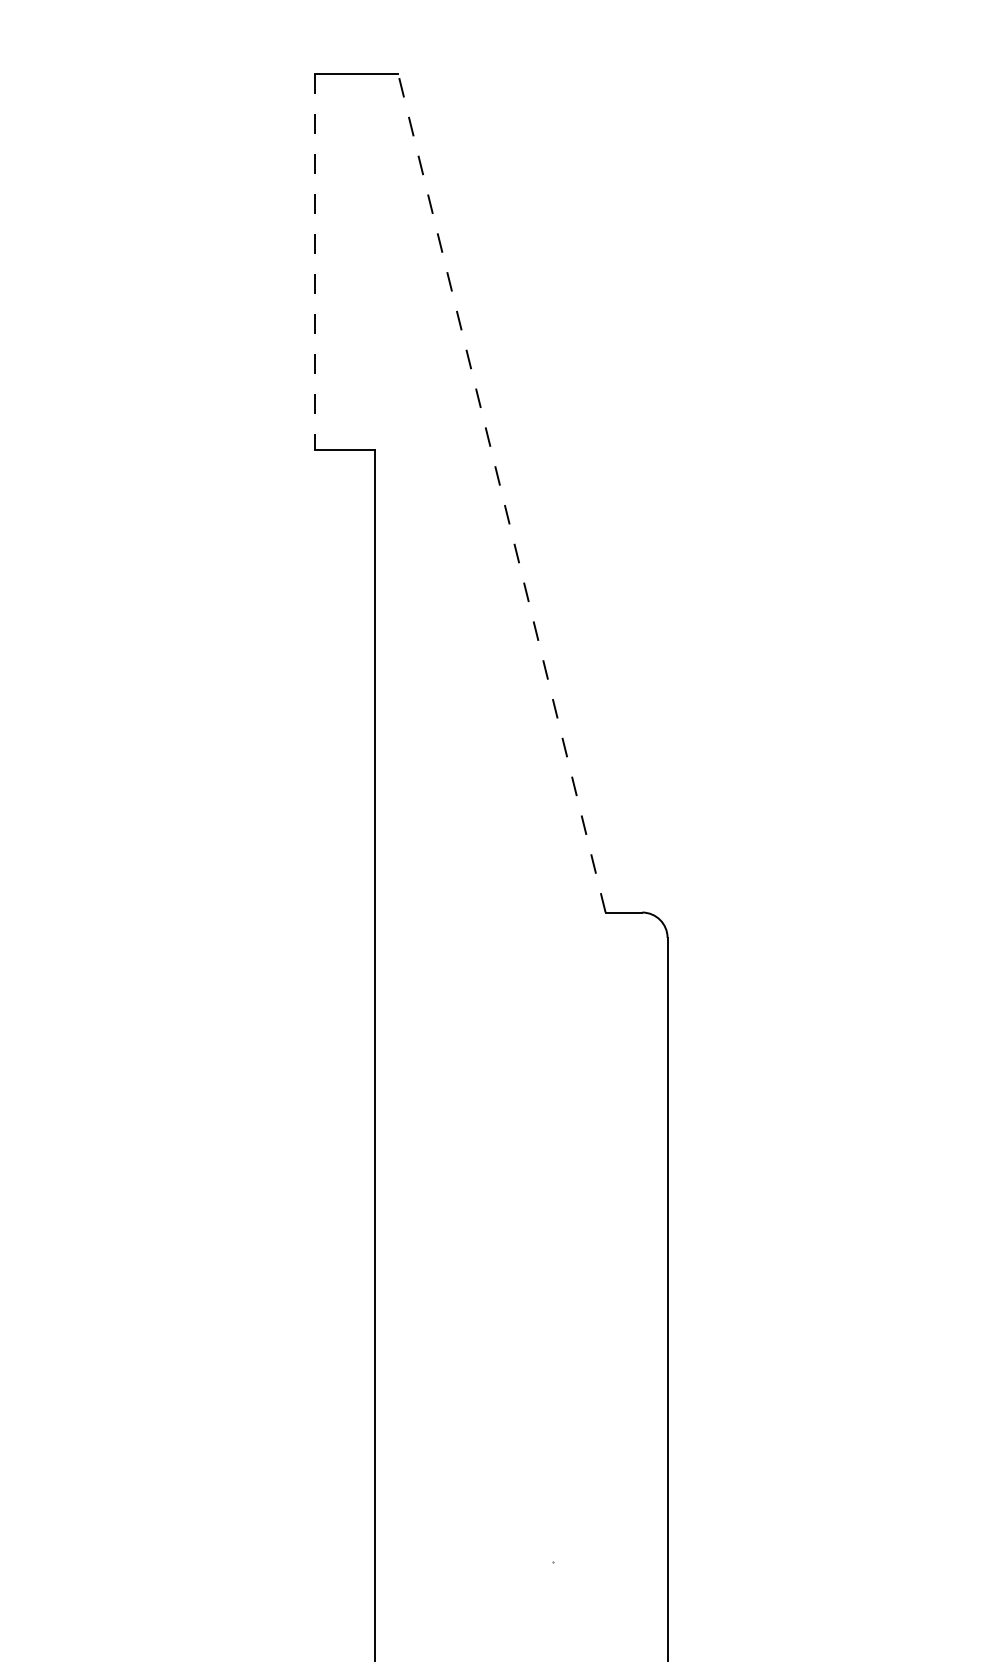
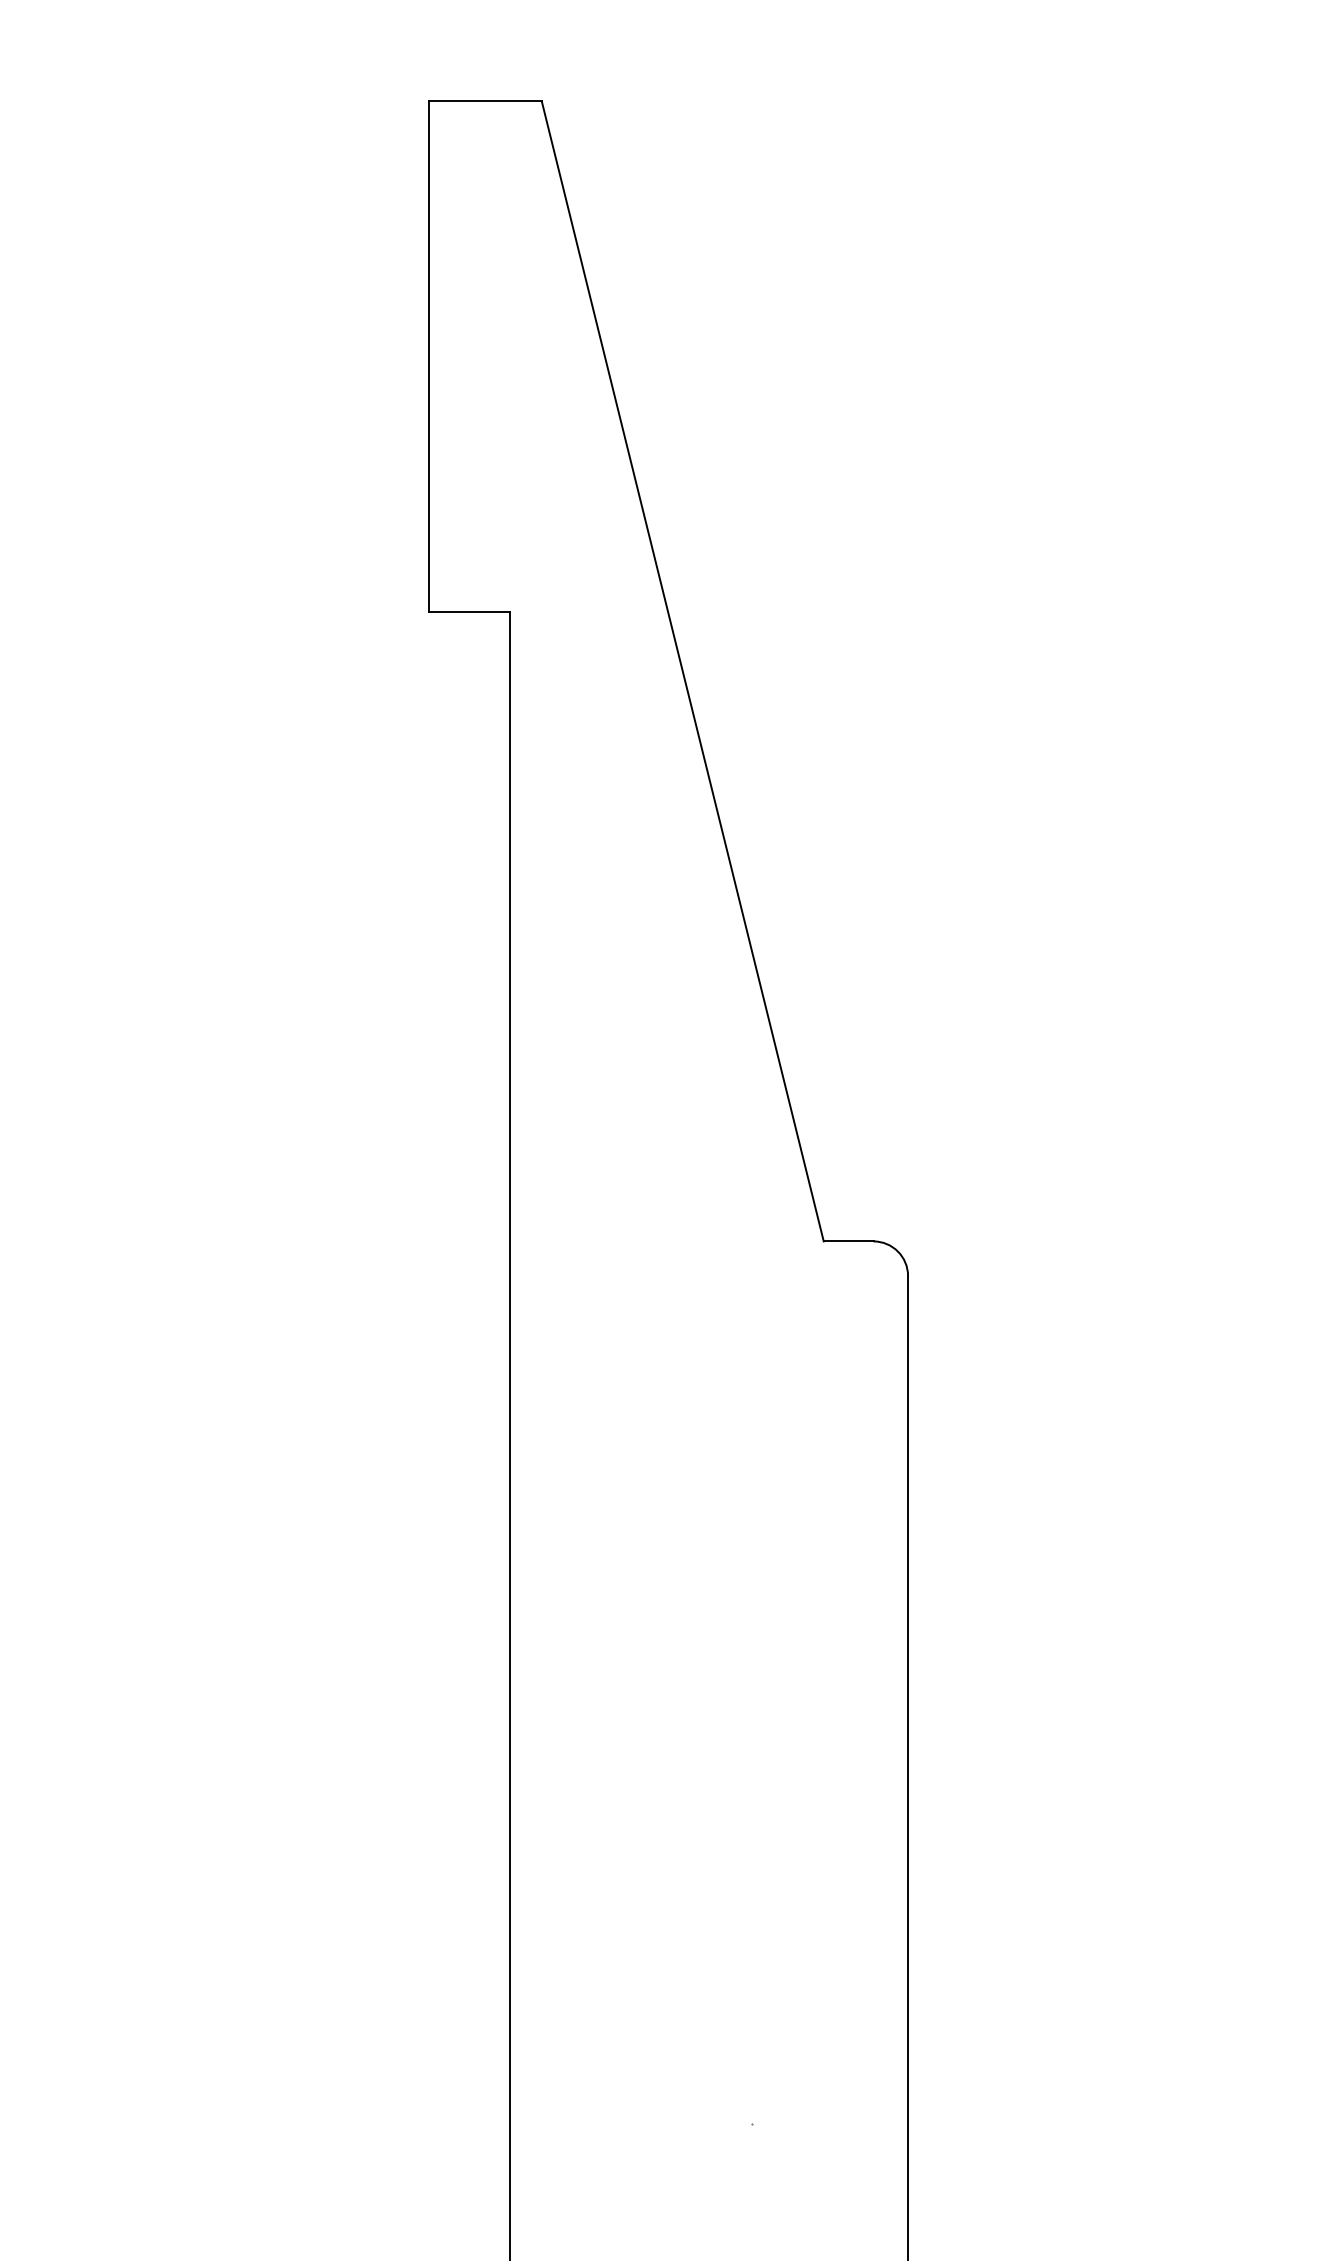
line: (315, 262) -> (428, 356), dashed -> solid
line: (501, 492) -> (682, 670), dashed -> solid

